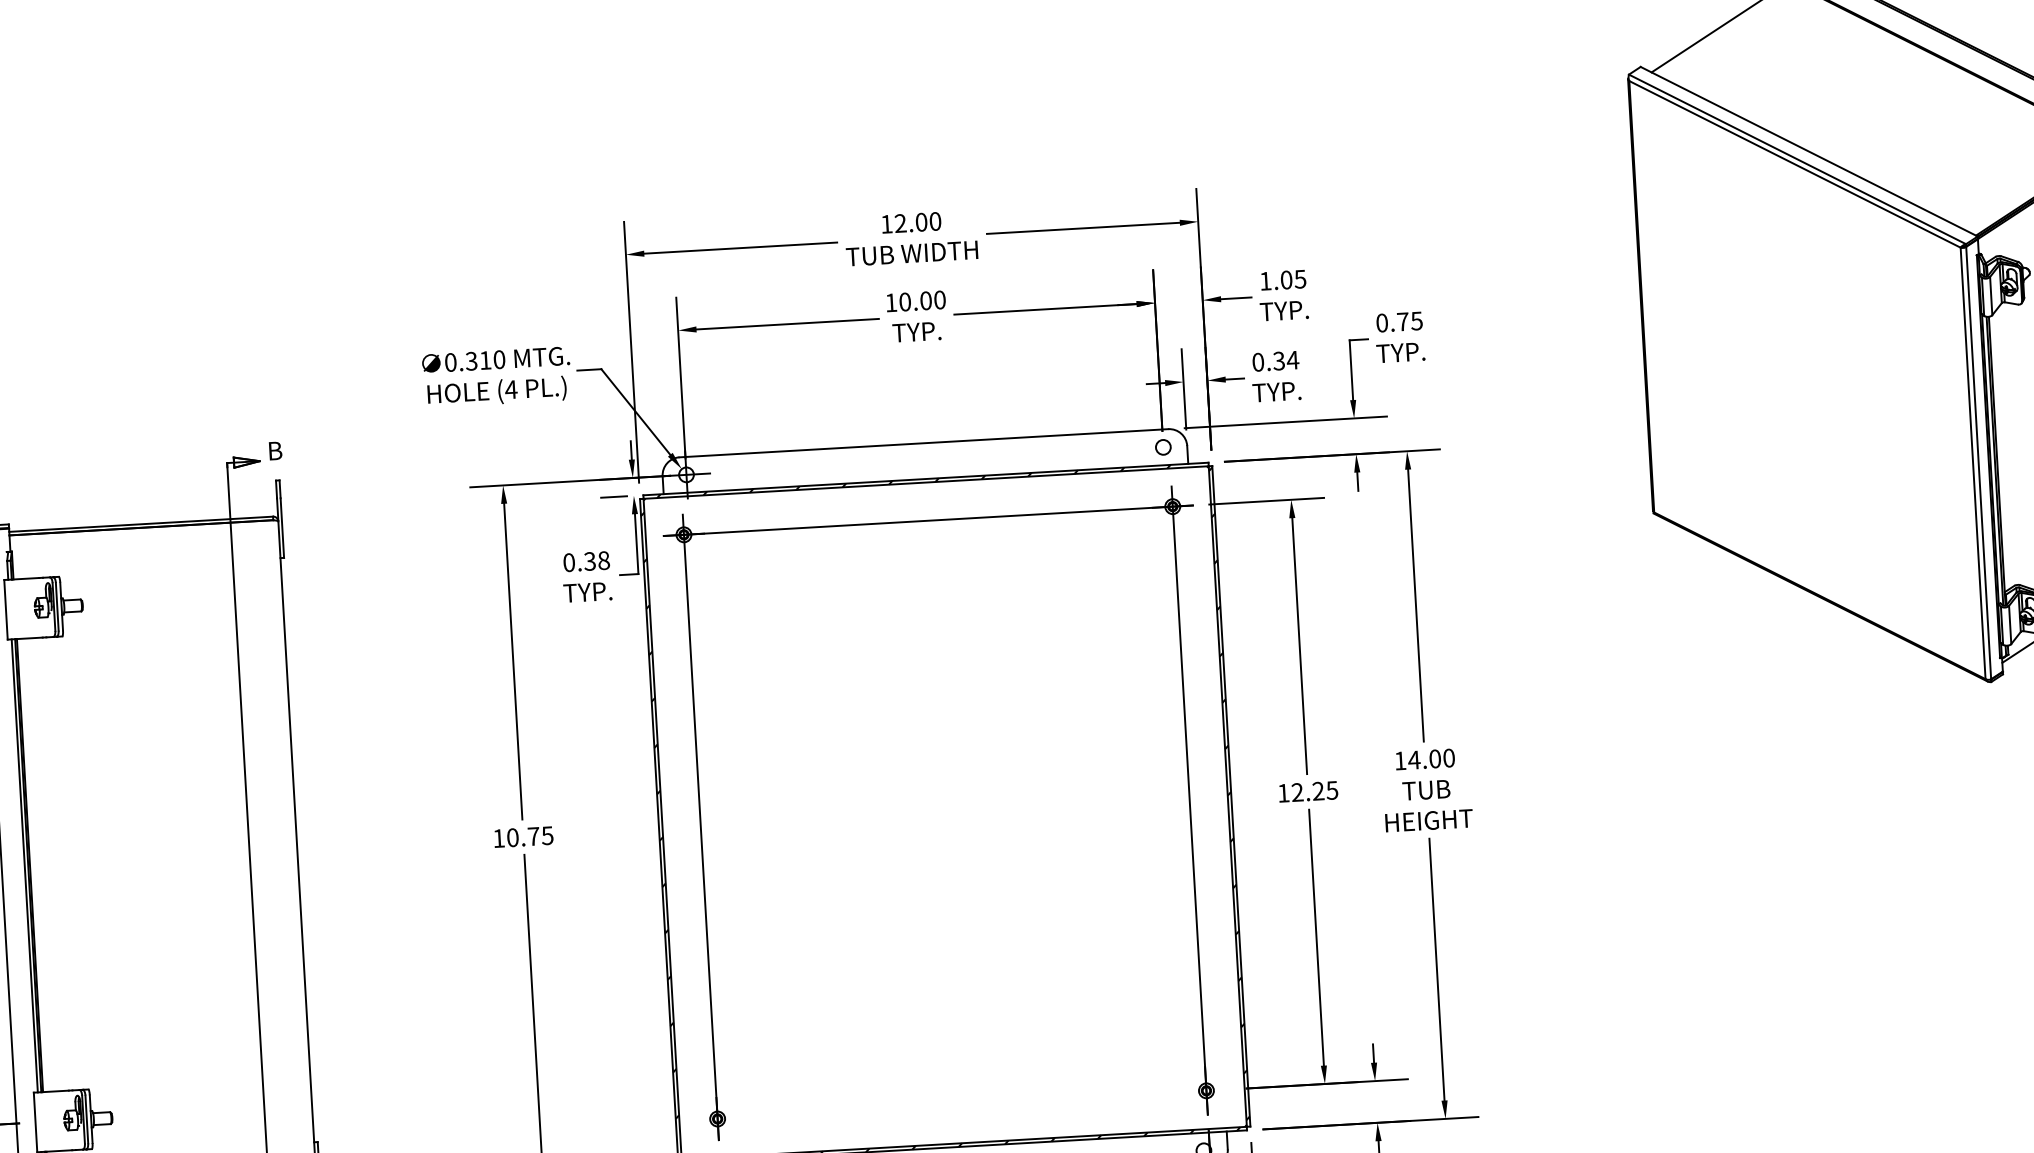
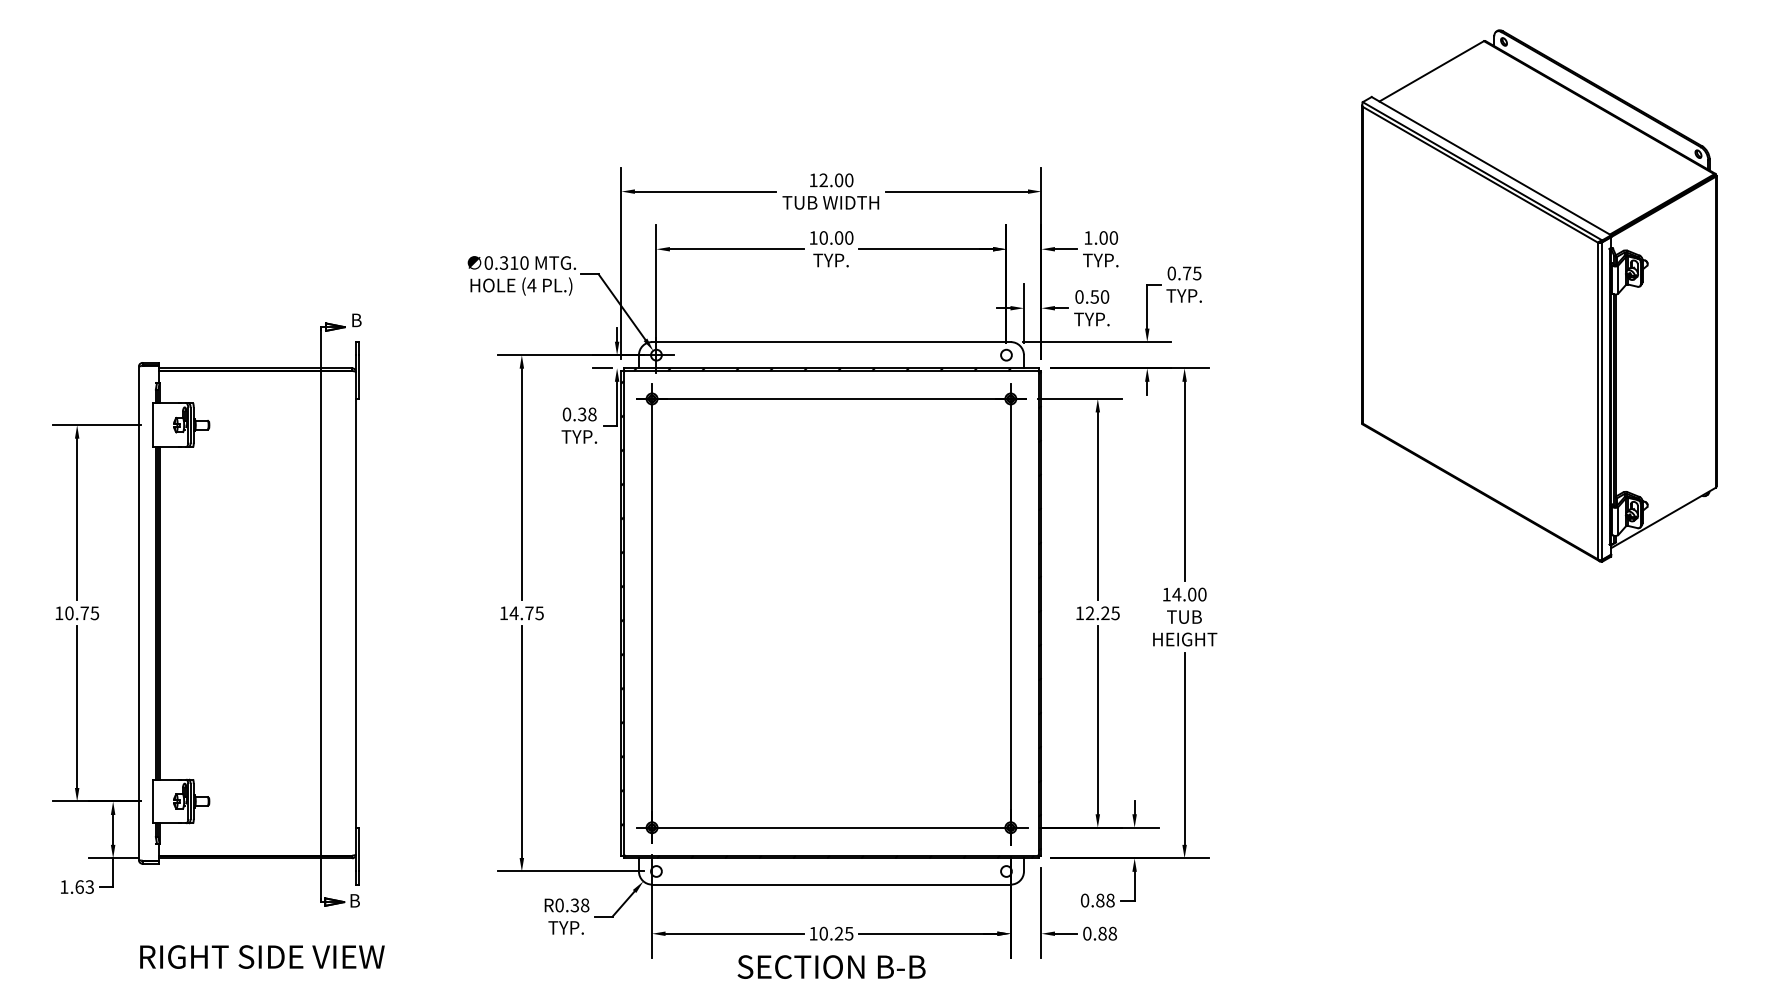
text: (1299, 278) -> (1113, 237), 1.05 -> 1.00
text: (1286, 360) -> (1100, 296), 0.34 -> 0.50
text: (512, 838) -> (513, 613), 10.75 -> 14.75
line: (963, 1104) -> (832, 827), added

